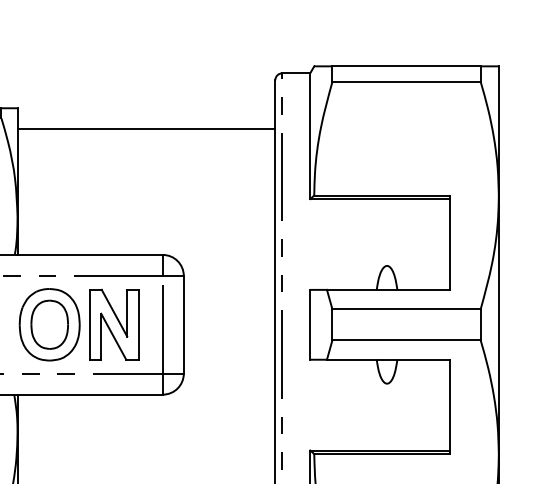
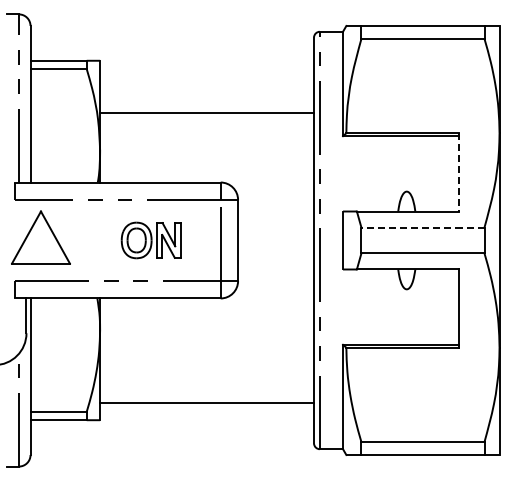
line: (146, 129) -> (207, 113), moved
line: (449, 242) -> (458, 172), solid -> dashed
line: (406, 309) -> (422, 227), solid -> dashed
part: (79, 324) -> (151, 240), size x0.6

